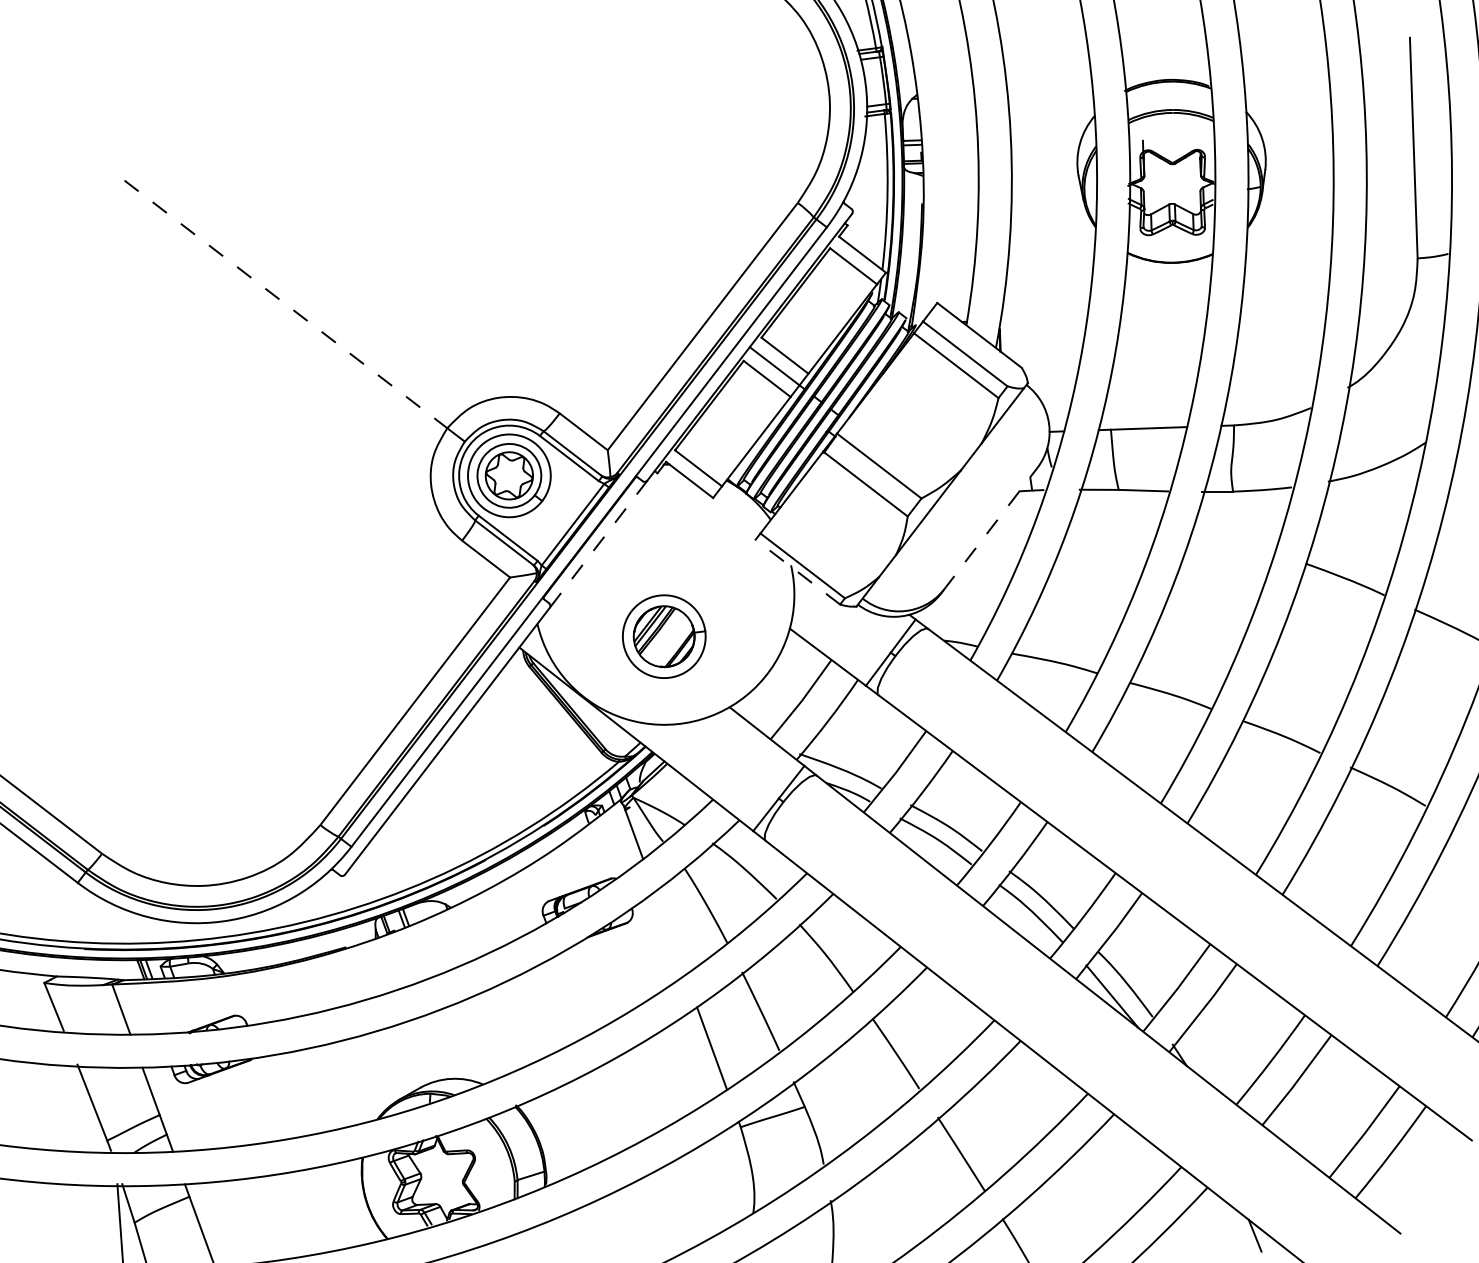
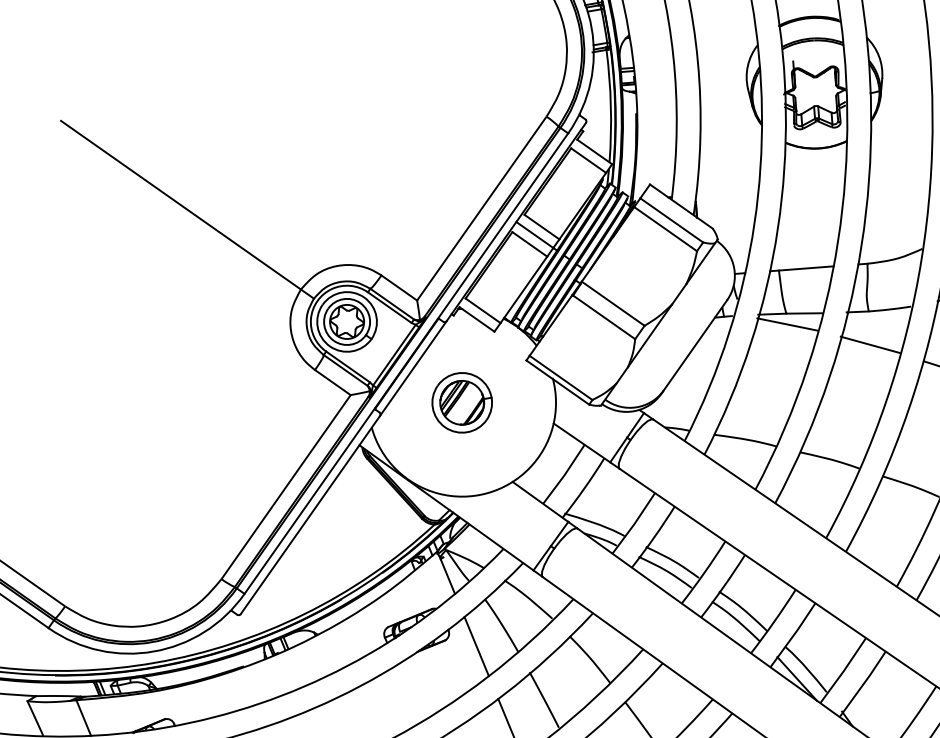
line: (286, 304) -> (181, 205), dashed -> solid
line: (1119, 504) -> (787, 324), added
line: (990, 528) -> (695, 345), dashed -> solid
line: (1233, 538) -> (870, 345), added
line: (598, 544) -> (413, 368), dashed -> solid
line: (797, 571) -> (557, 382), dashed -> solid
part: (664, 636) -> (462, 402), moved
line: (670, 933) -> (476, 646), added

